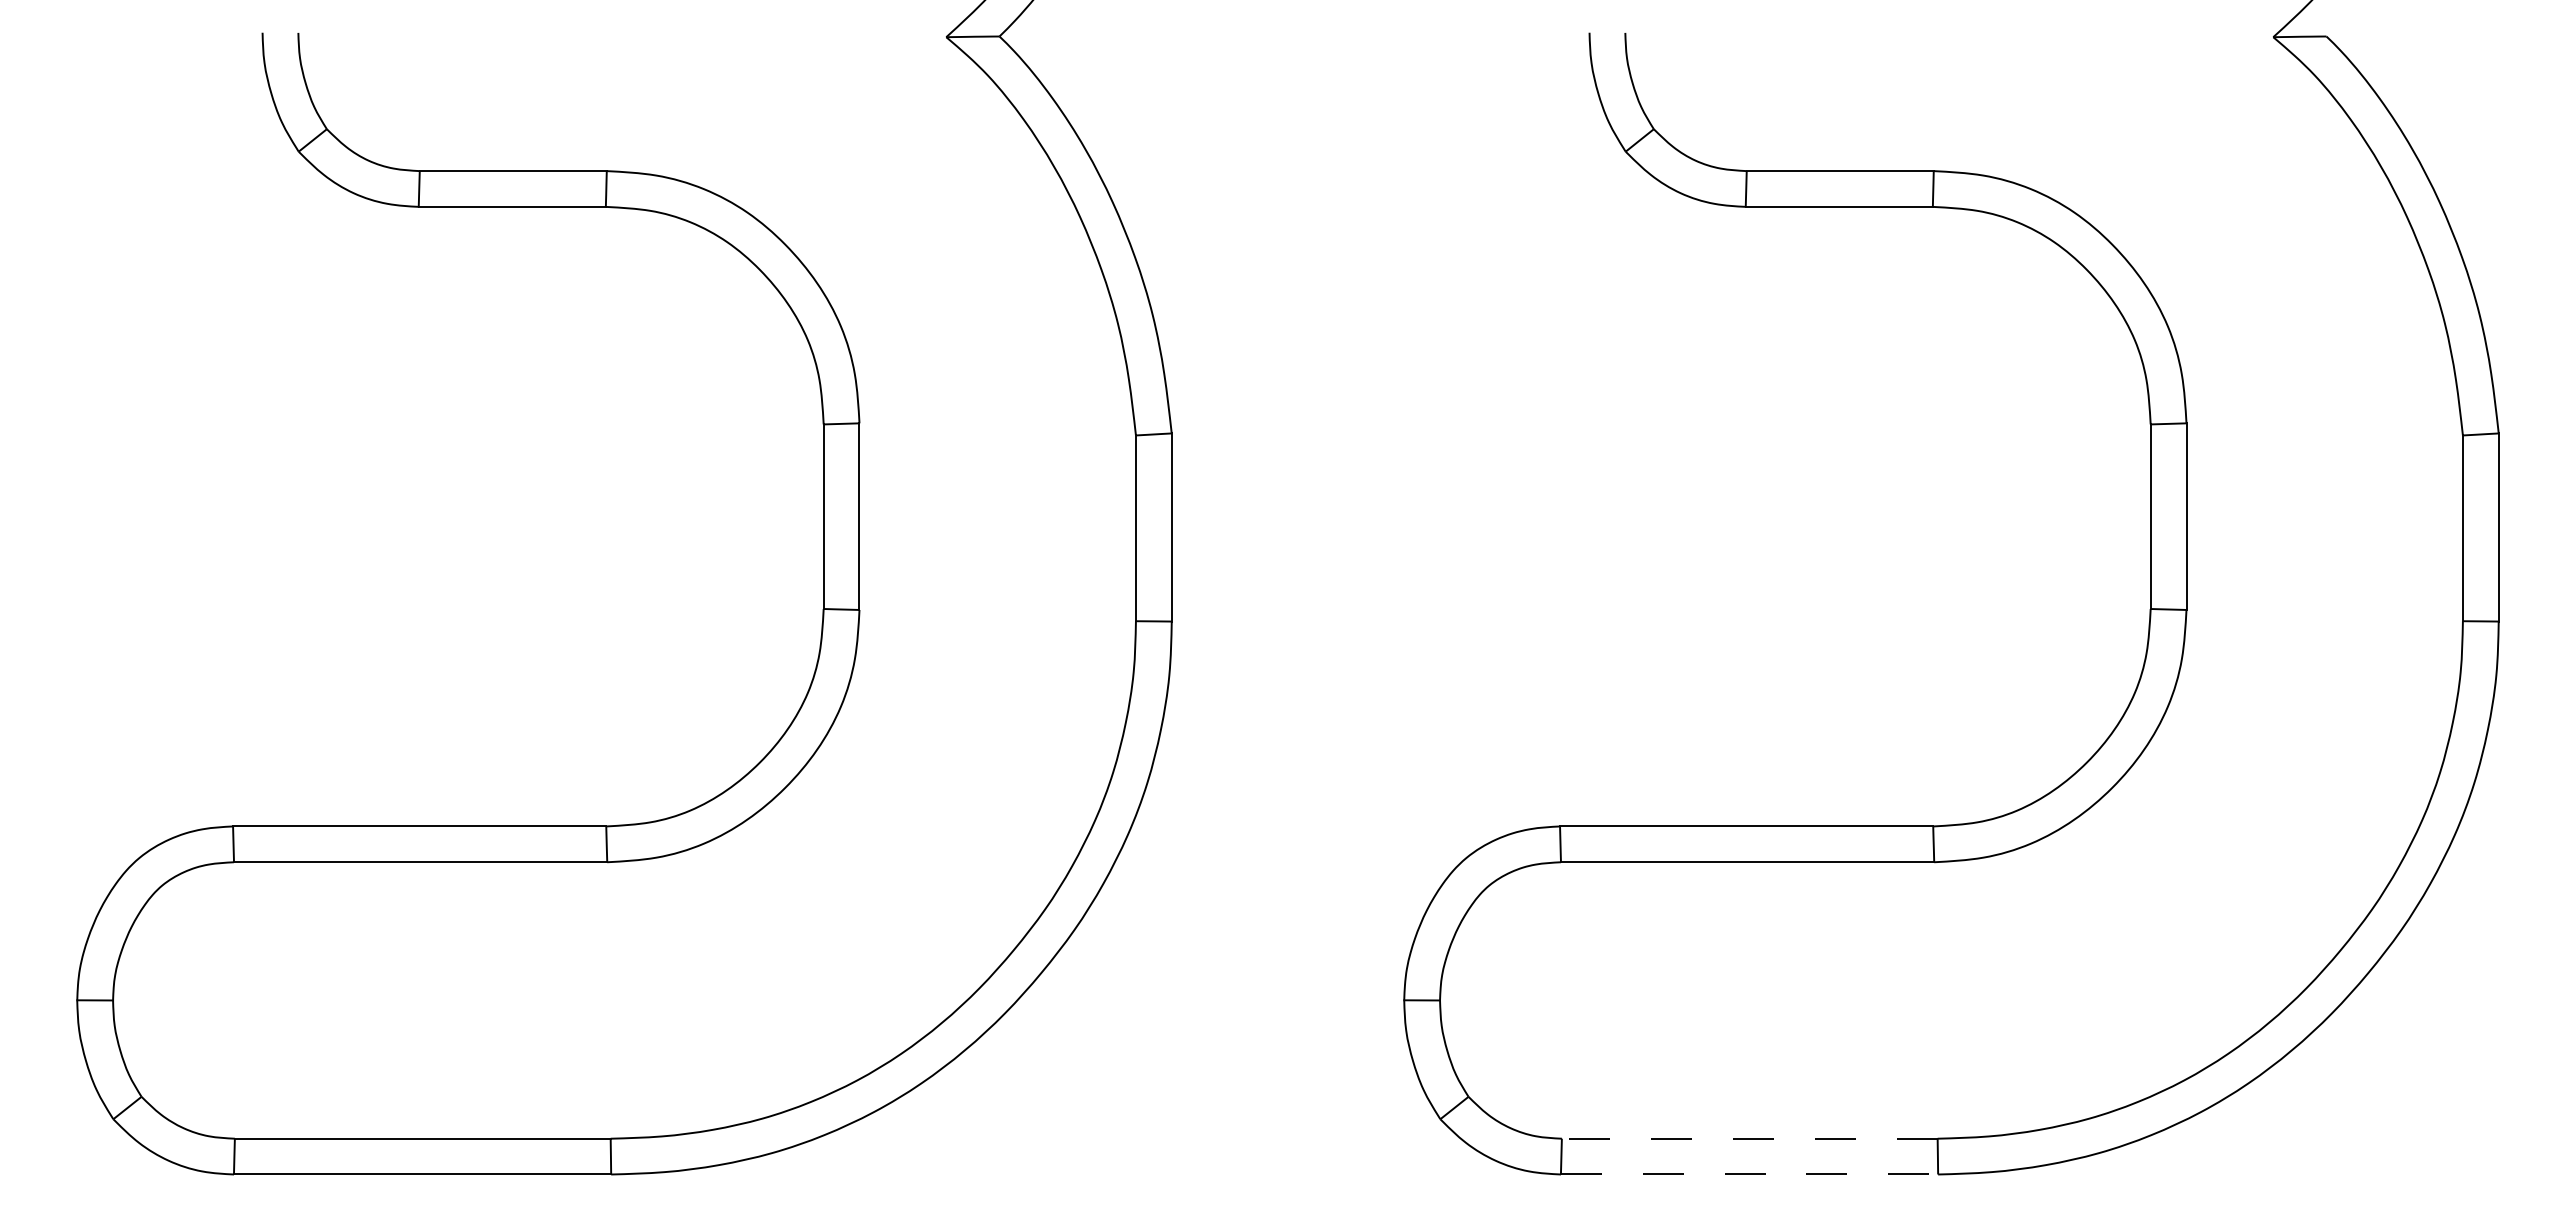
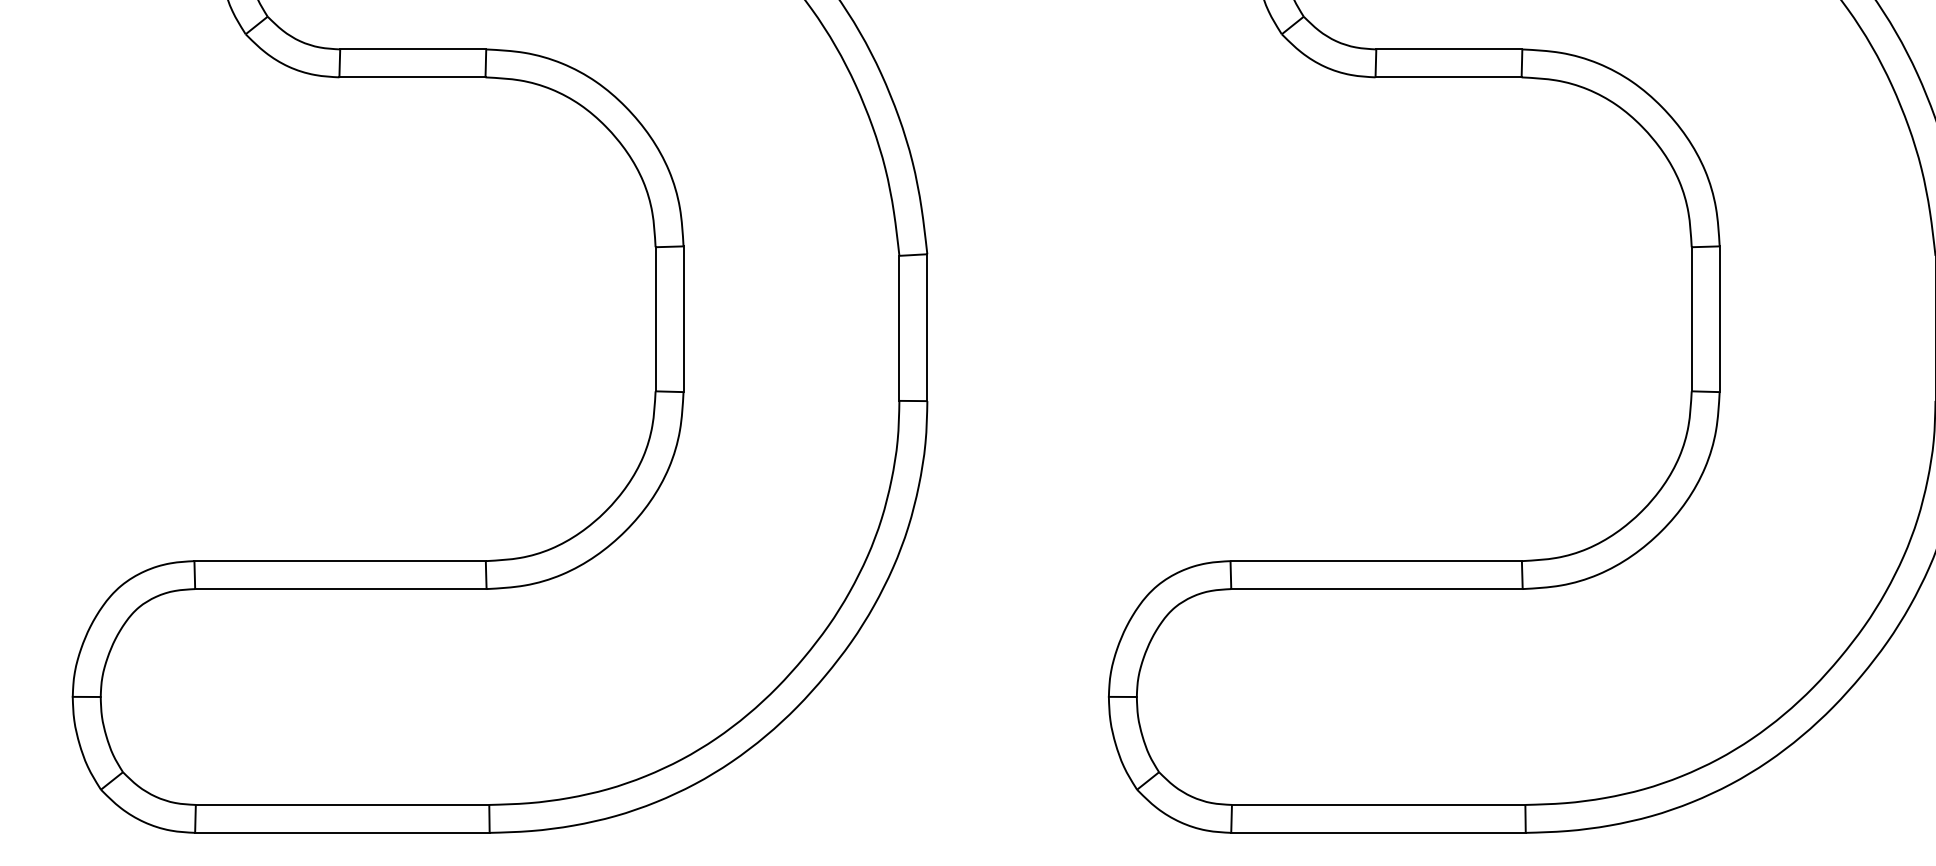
line: (1749, 1138) -> (1378, 804), dashed -> solid
line: (1749, 1174) -> (1378, 832), dashed -> solid

